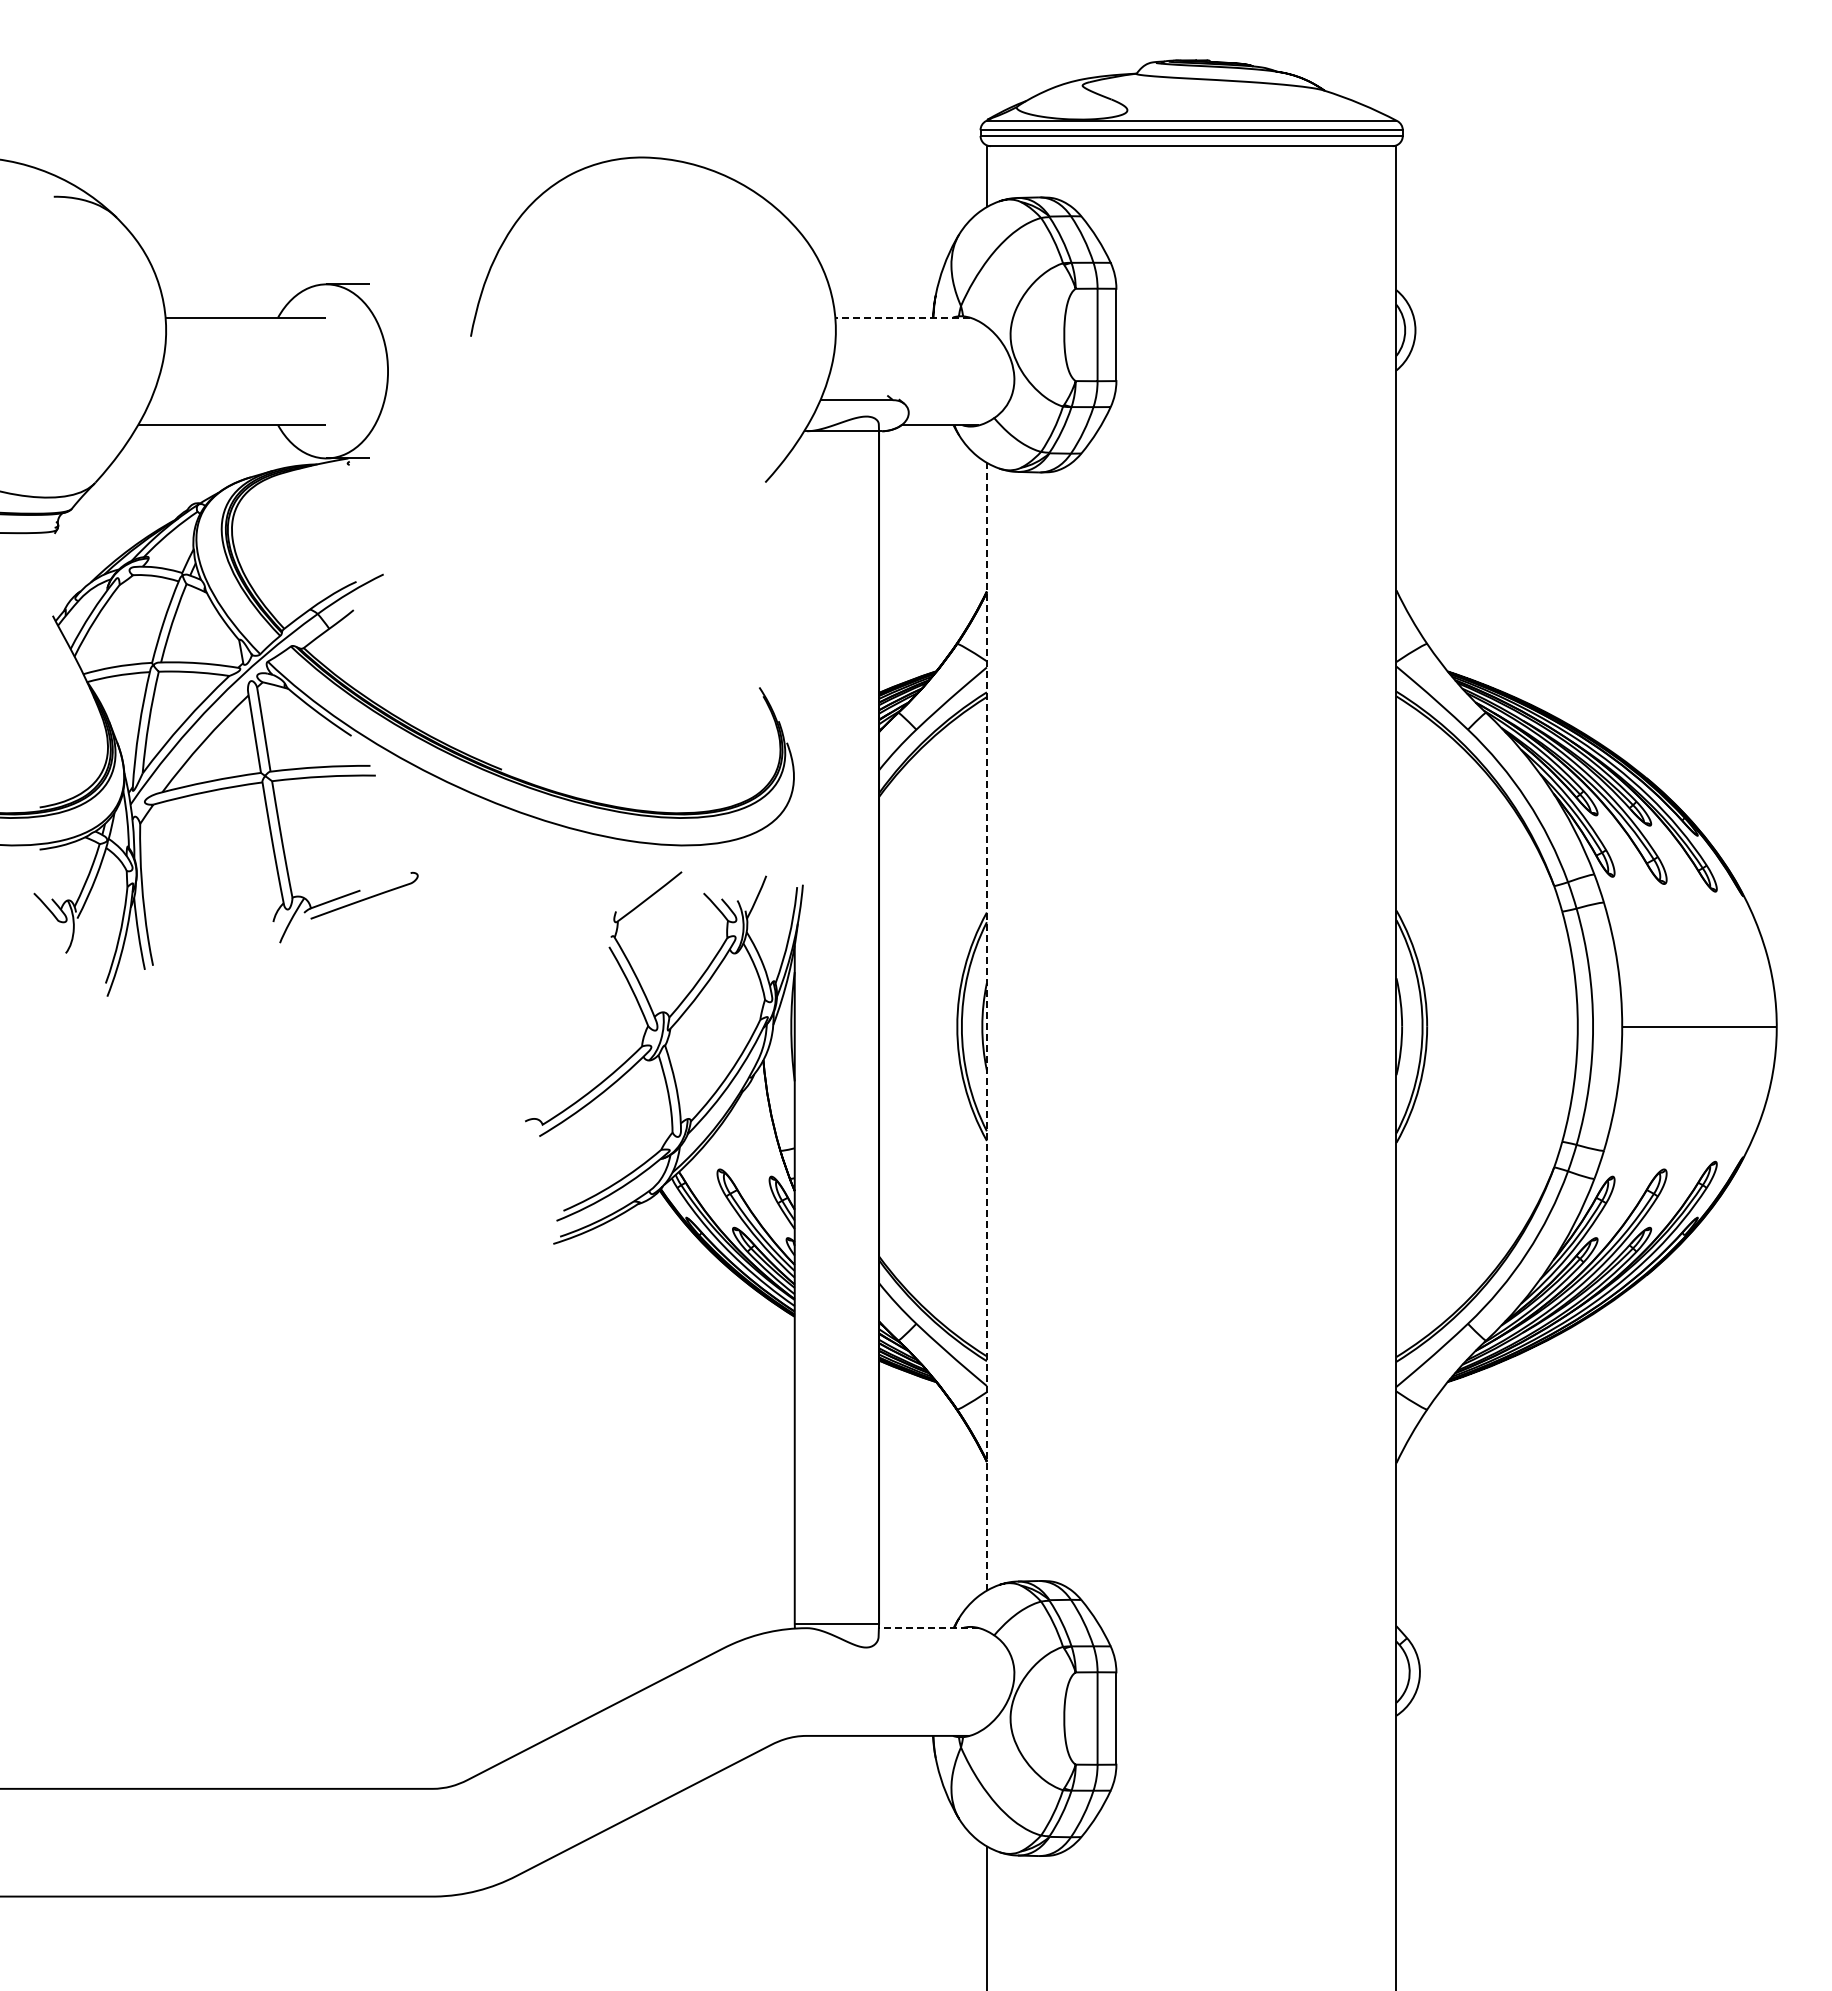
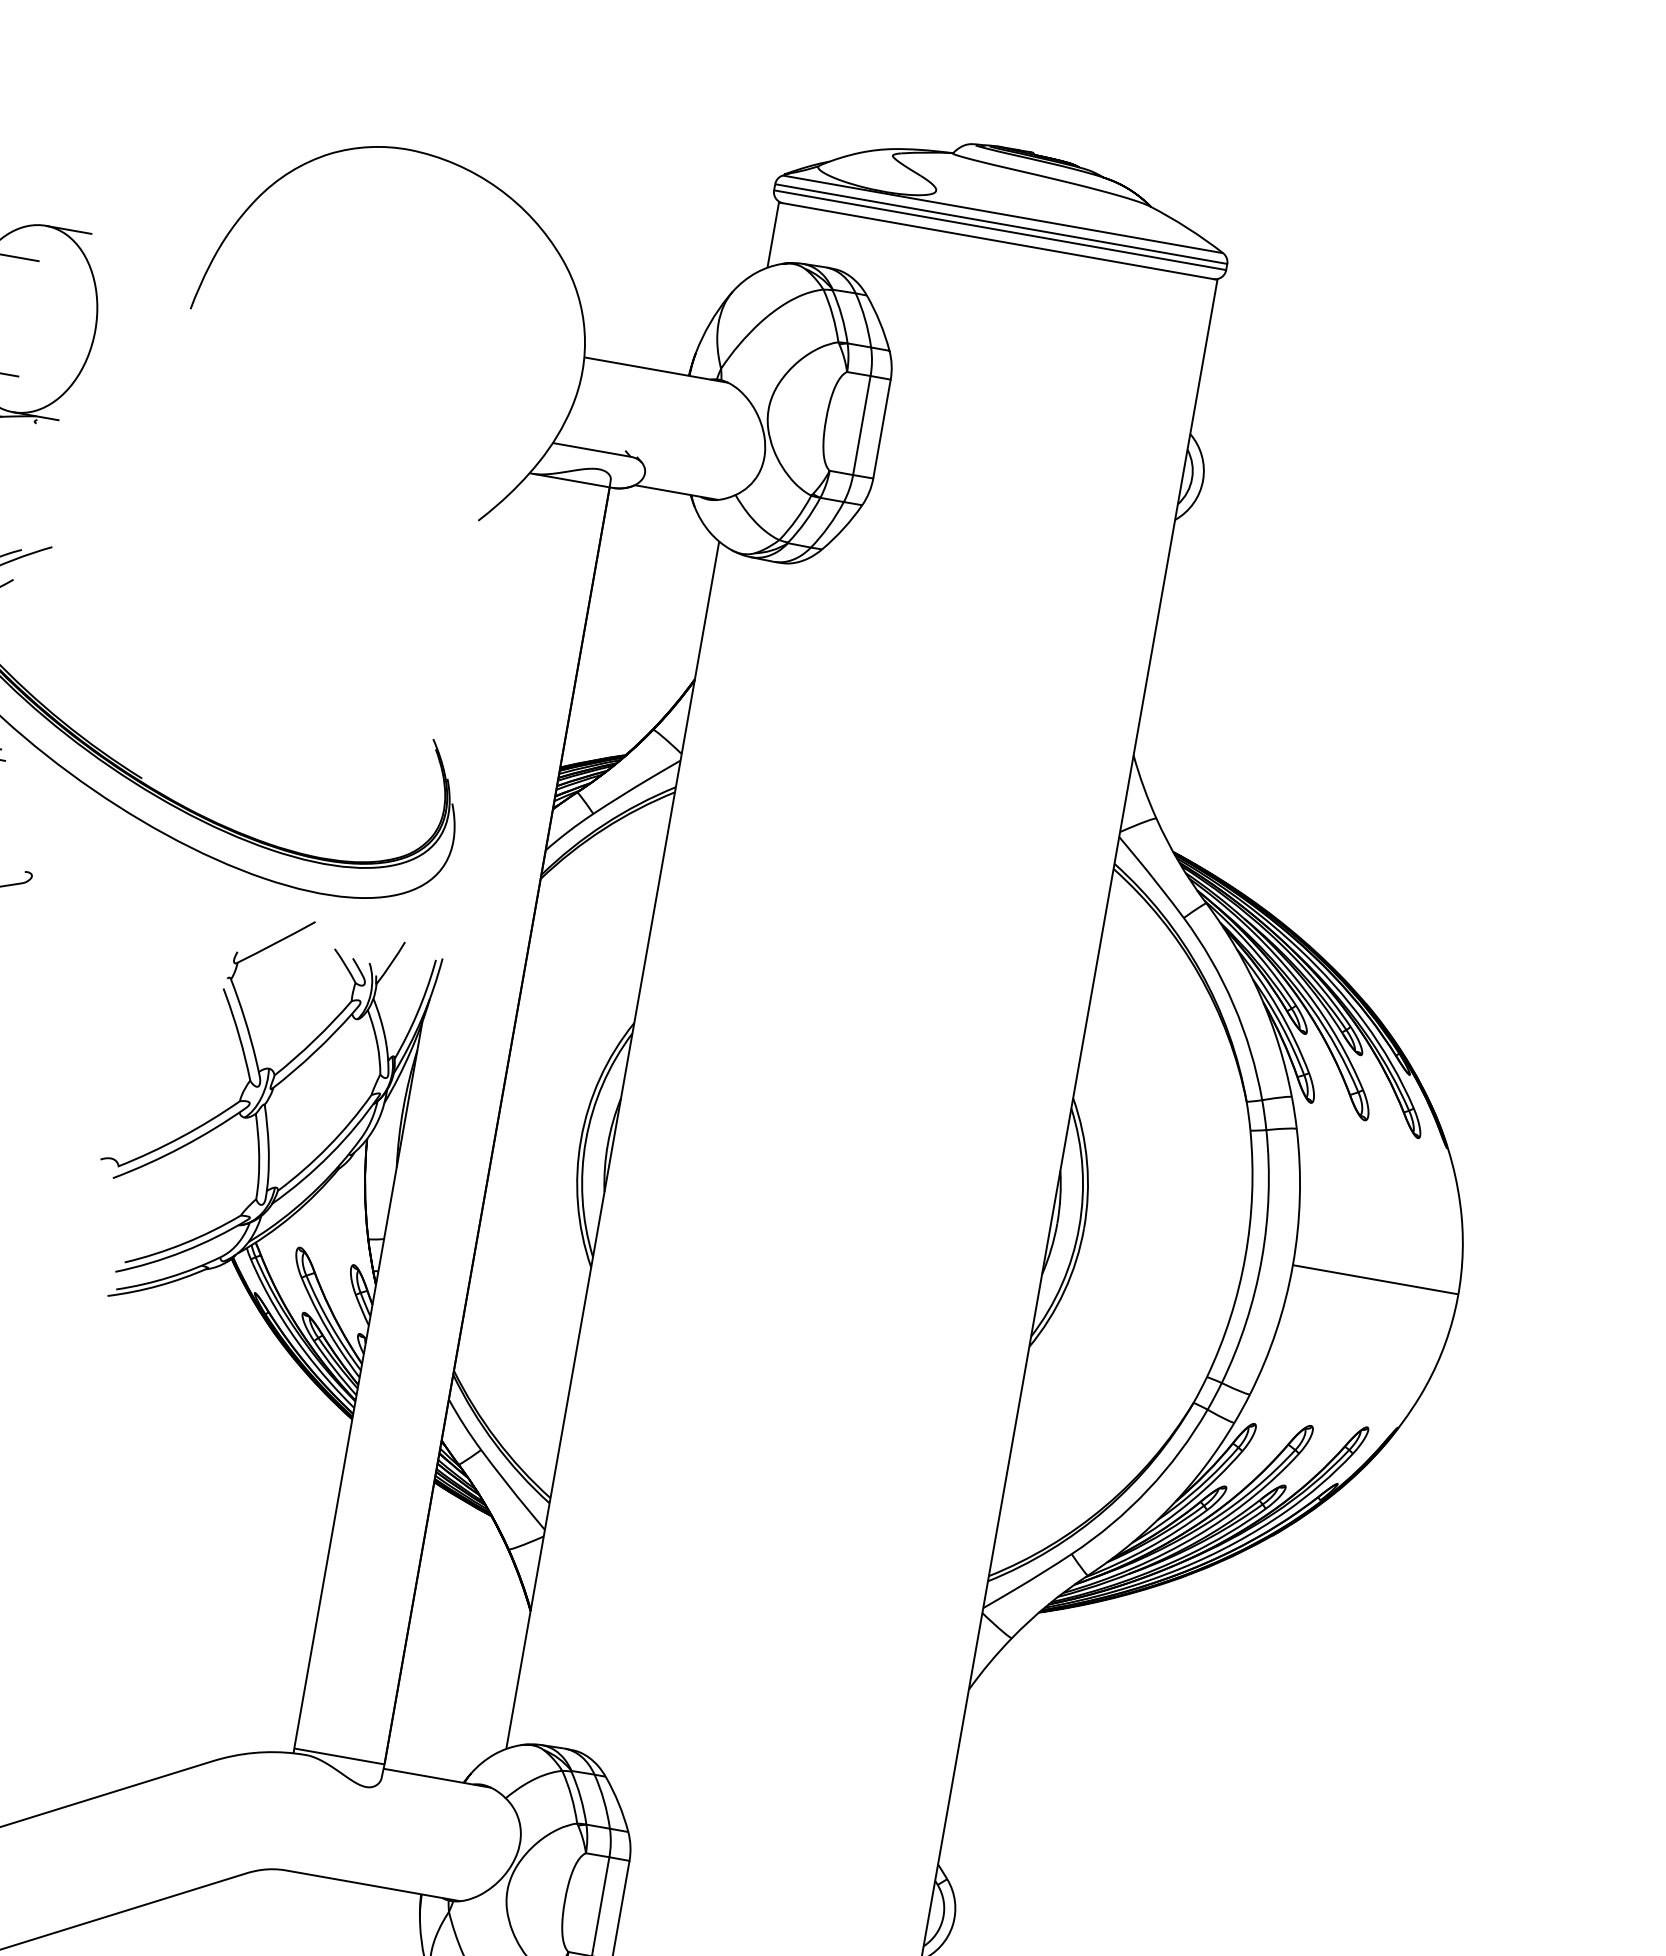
line: (902, 317) -> (656, 370), dashed -> solid
line: (986, 1026) -> (612, 1144), dashed -> solid
line: (928, 1628) -> (436, 1778), dashed -> solid

